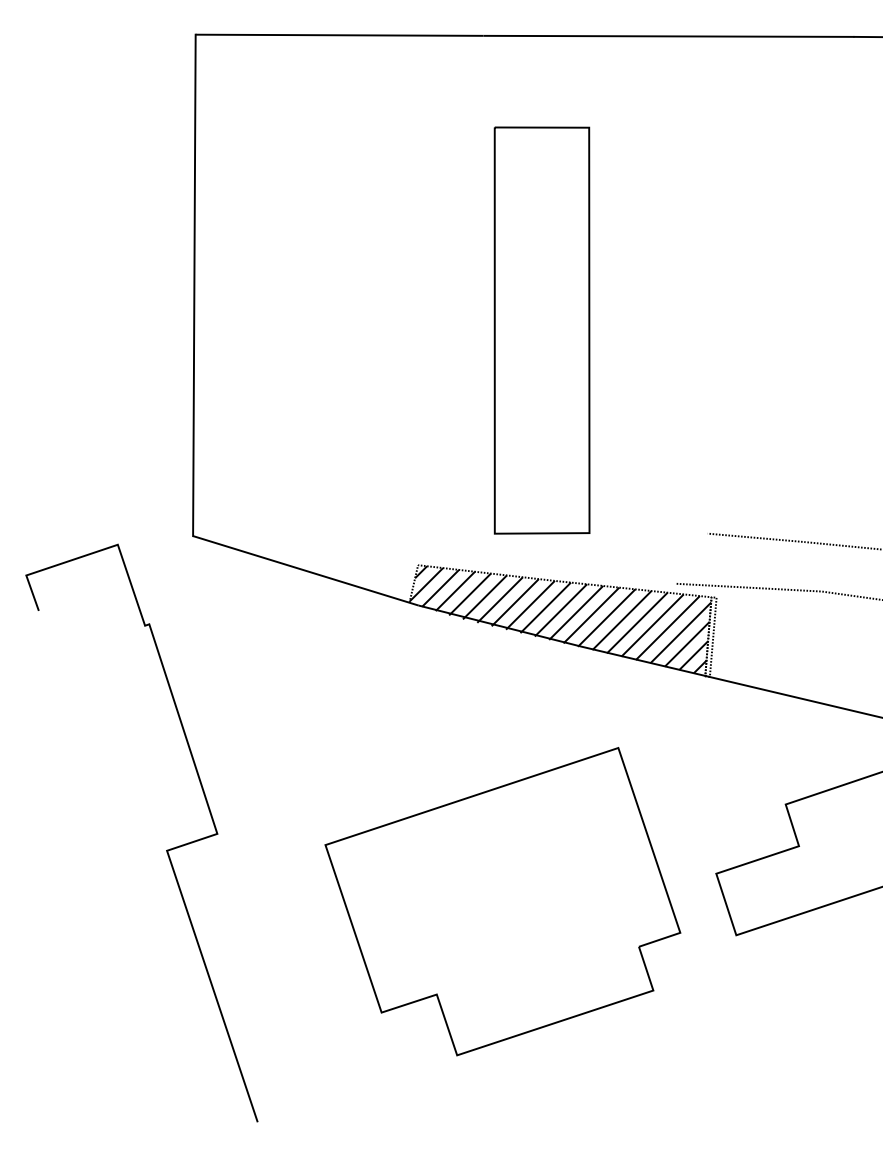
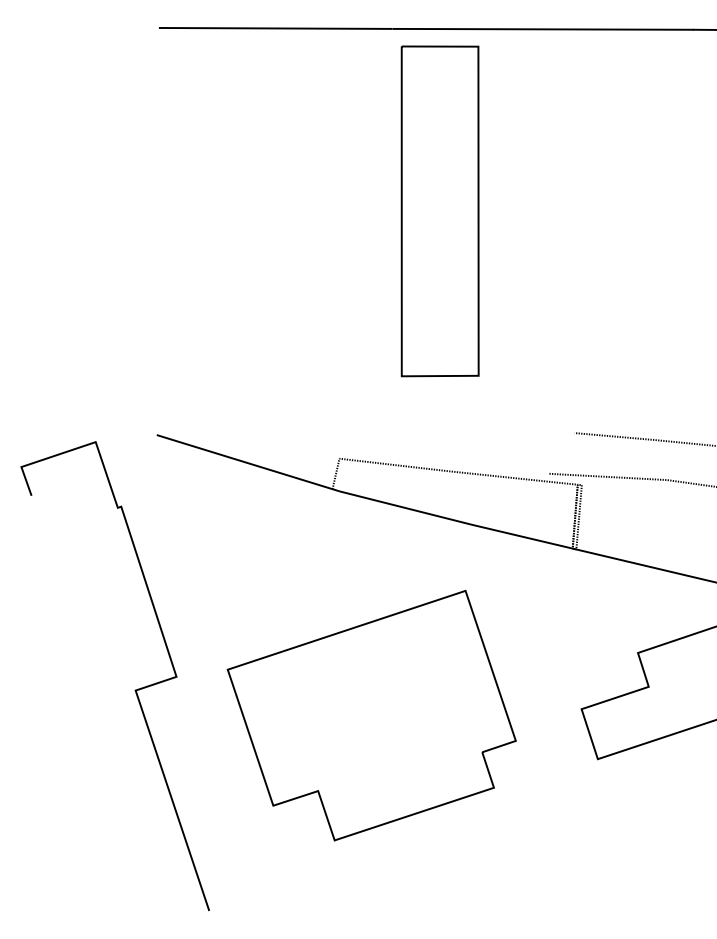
line: (194, 285) -> (157, 231), removed
part: (541, 330) -> (439, 211), moved
hatch: (560, 619) -> (455, 502), removed
part: (502, 901) -> (371, 715), moved

